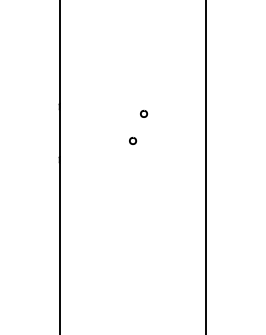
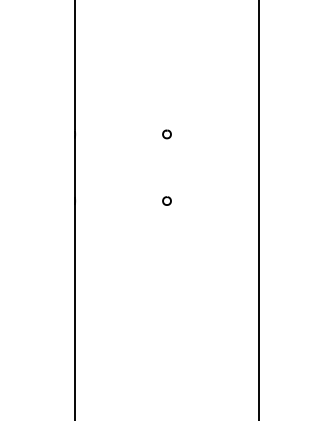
part: (143, 113) -> (166, 133), moved
part: (132, 140) -> (166, 200), moved

